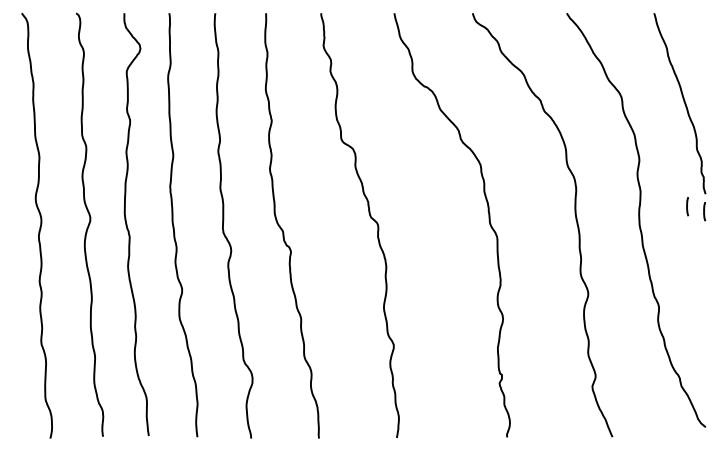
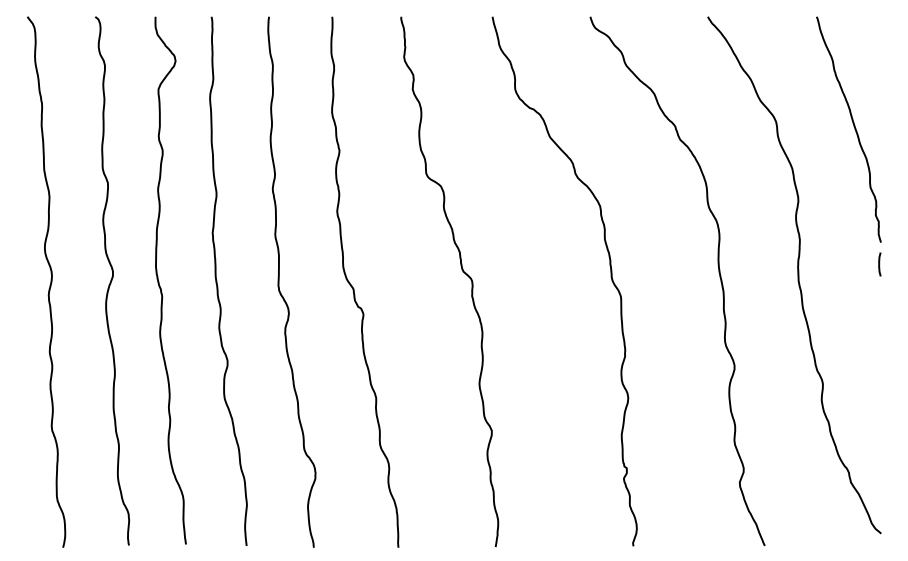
line: (687, 206) -> (858, 258), removed

